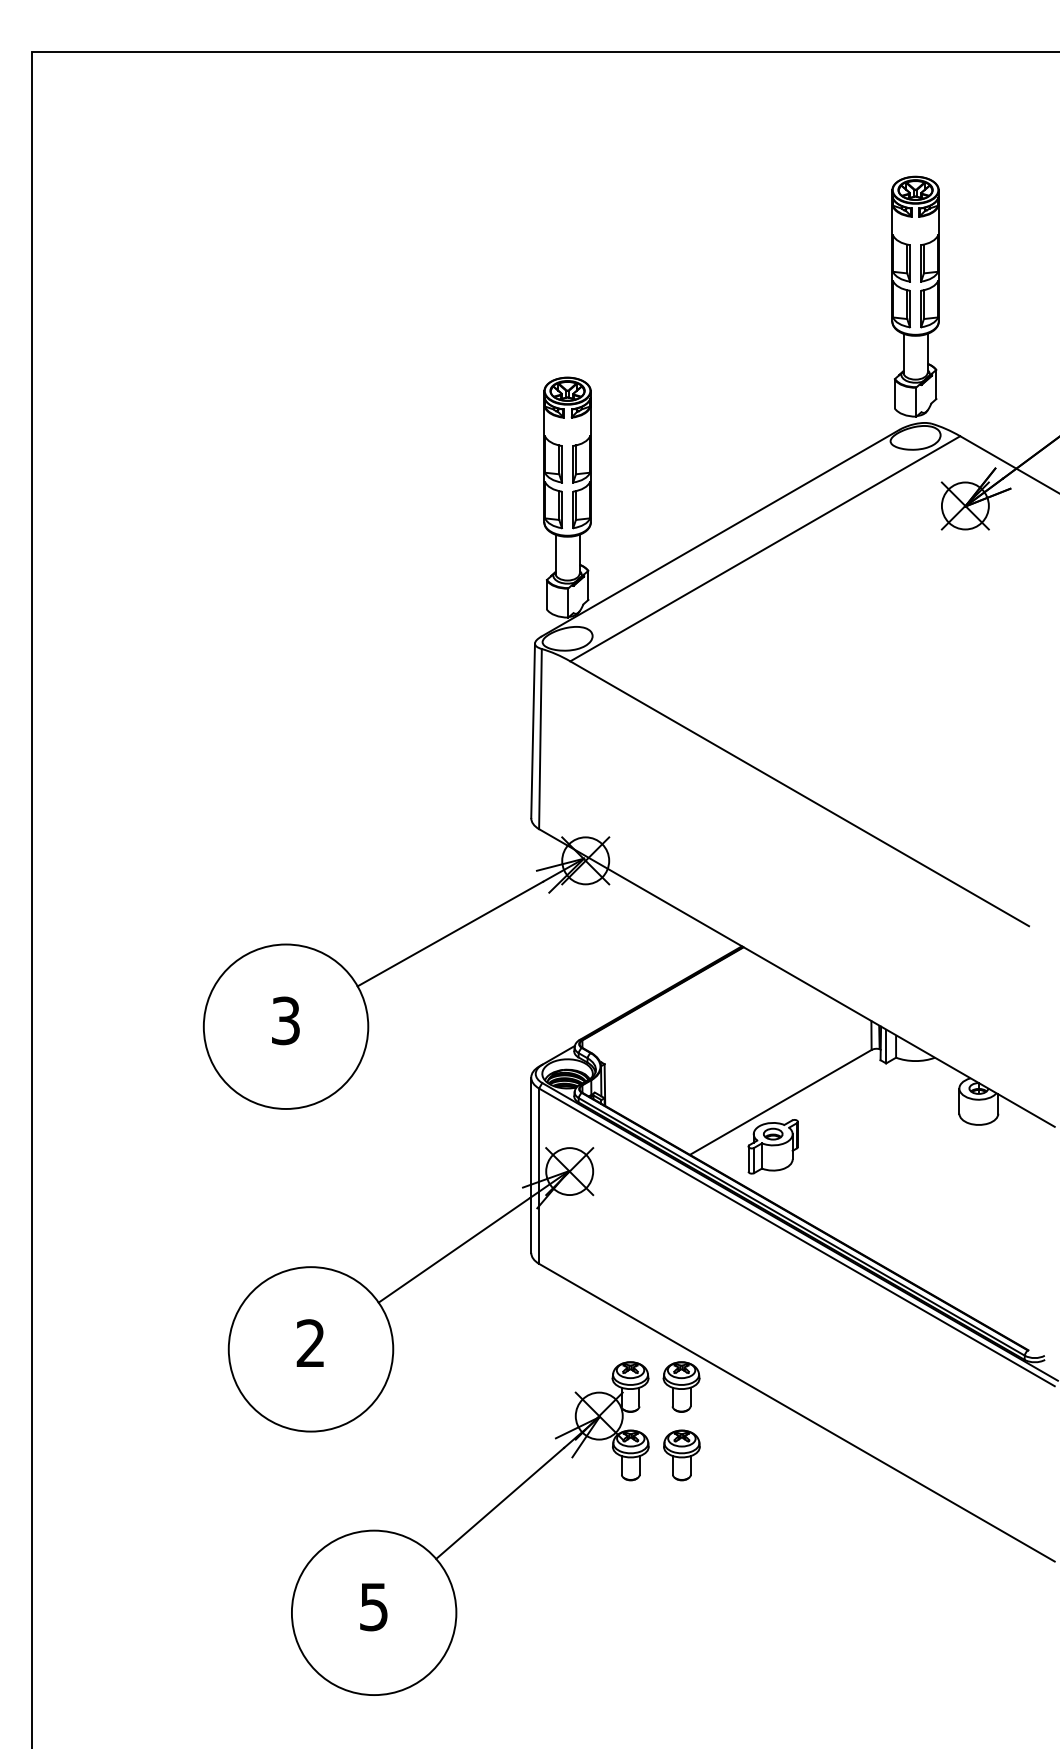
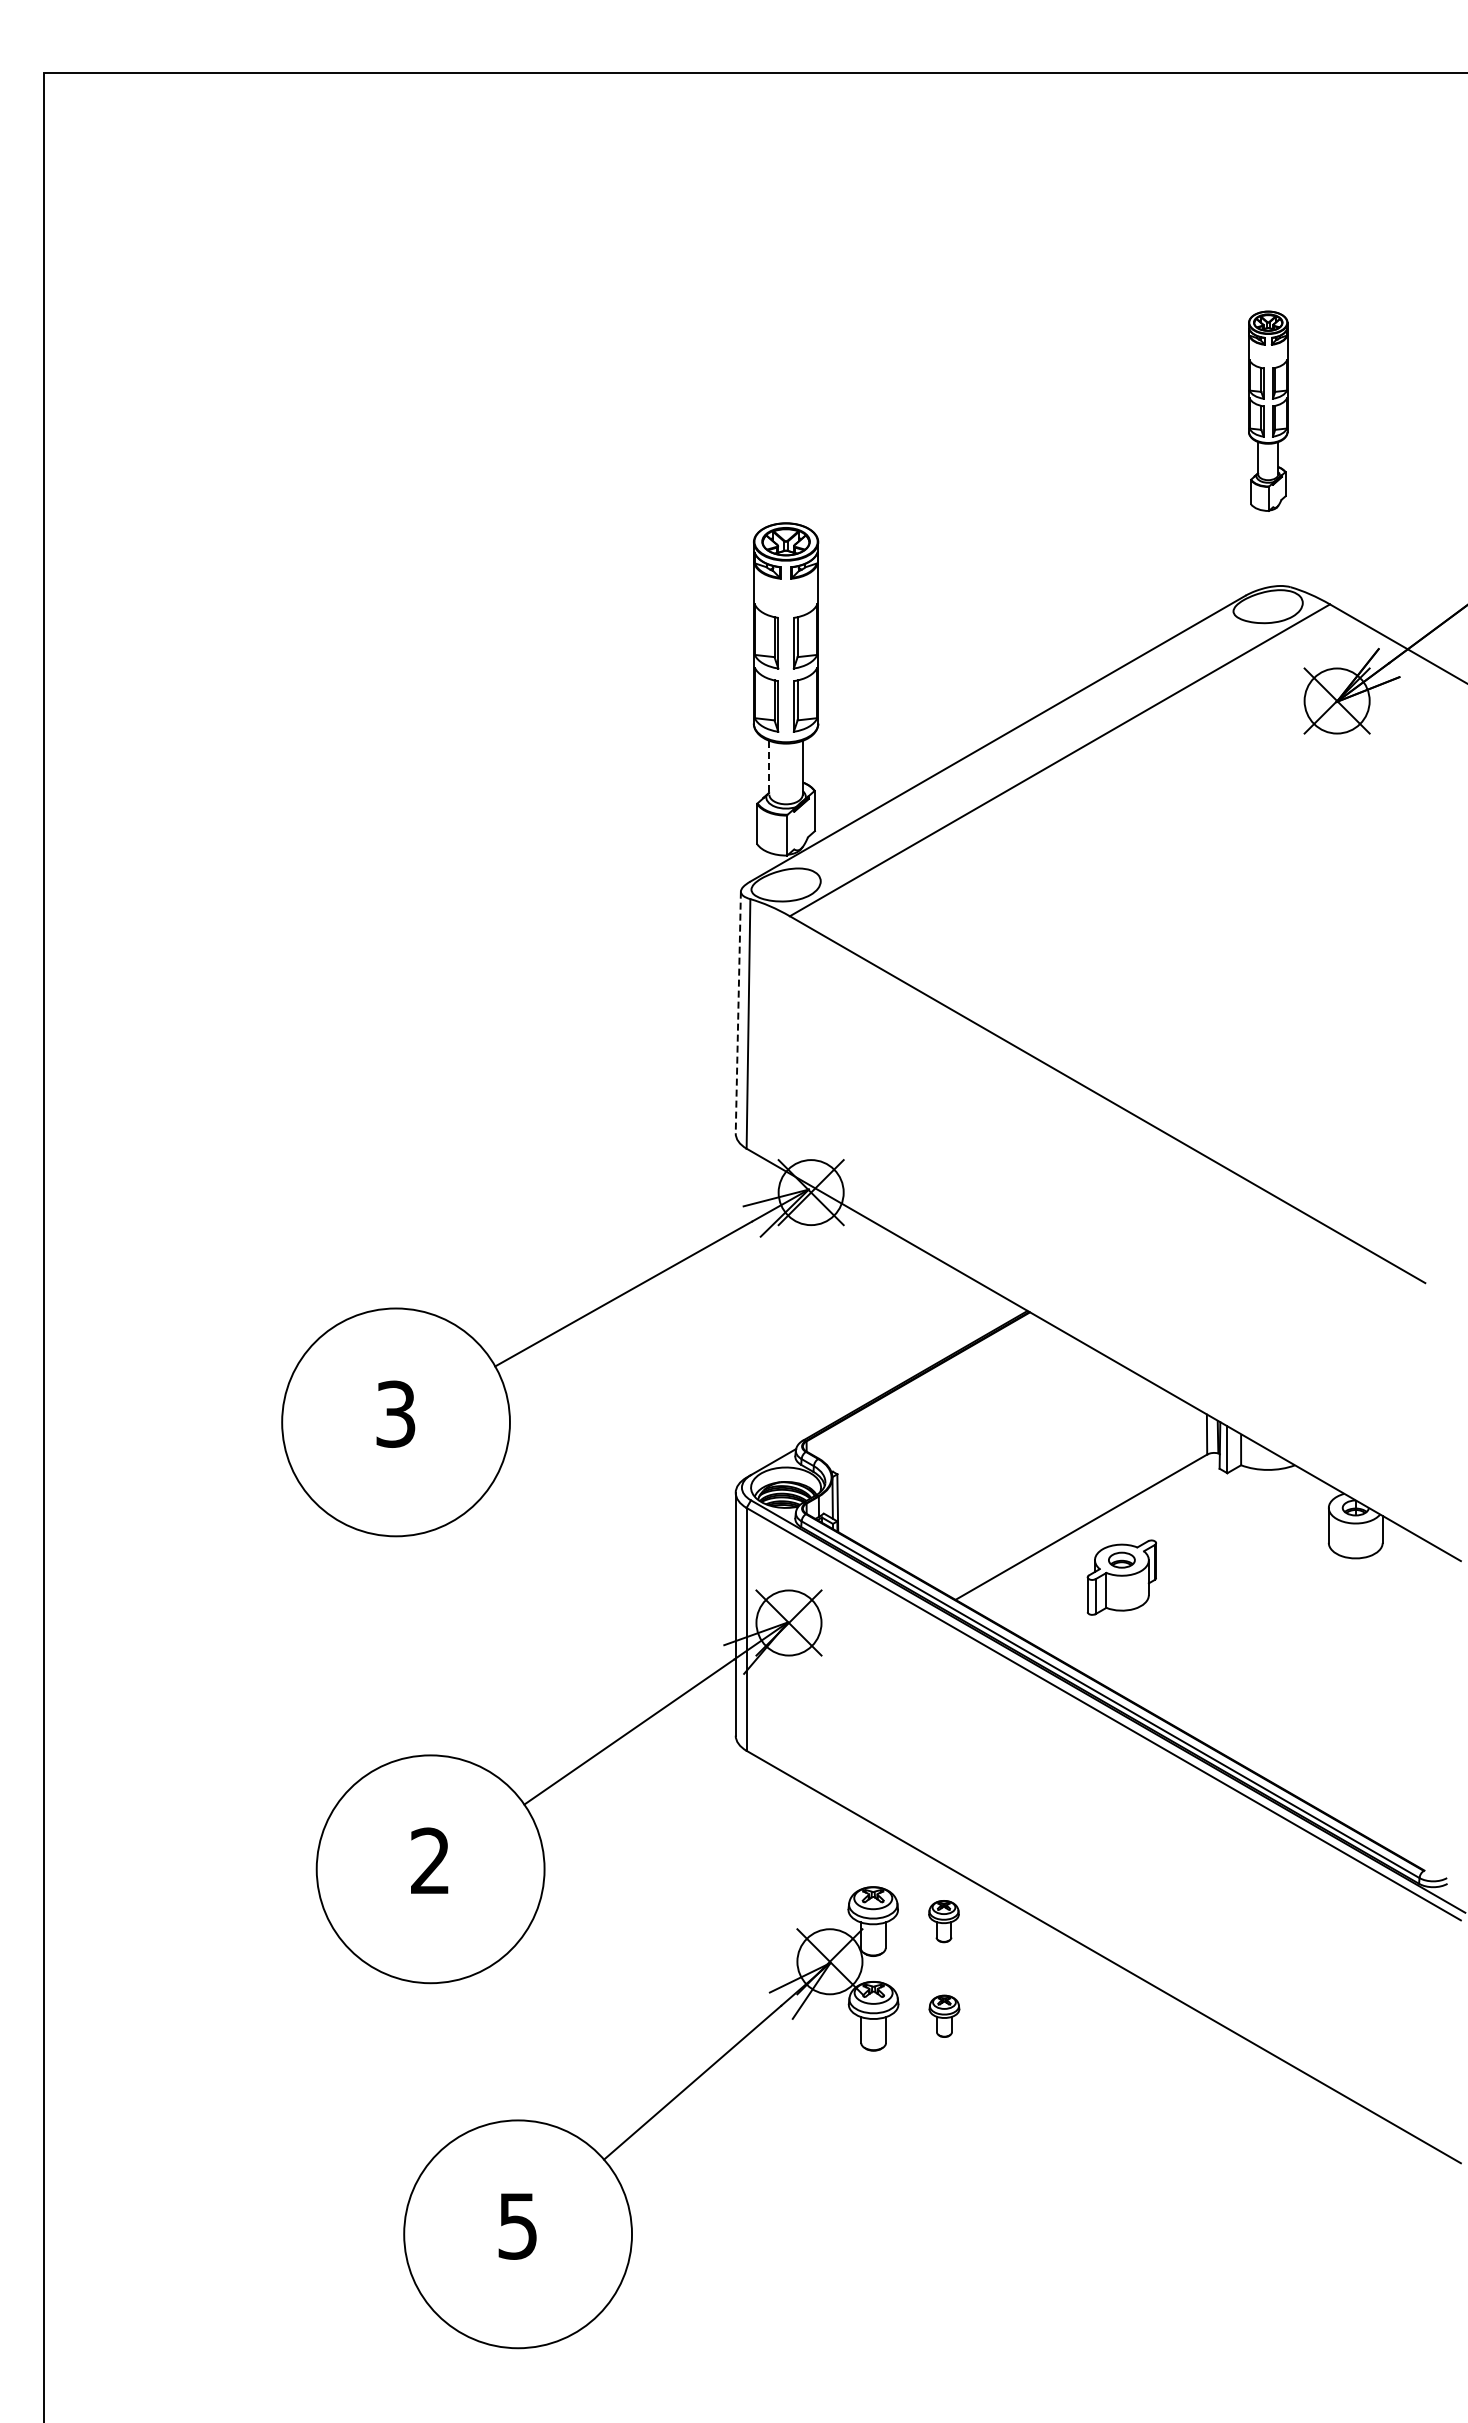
part: (915, 296) -> (1268, 411), size x0.6
line: (555, 553) -> (769, 767), solid -> dashed
line: (533, 730) -> (738, 1012), solid -> dashed
part: (772, 1146) -> (1121, 1577), moved
part: (681, 1387) -> (943, 1921), size x0.6
part: (681, 1455) -> (944, 2016), size x0.6

